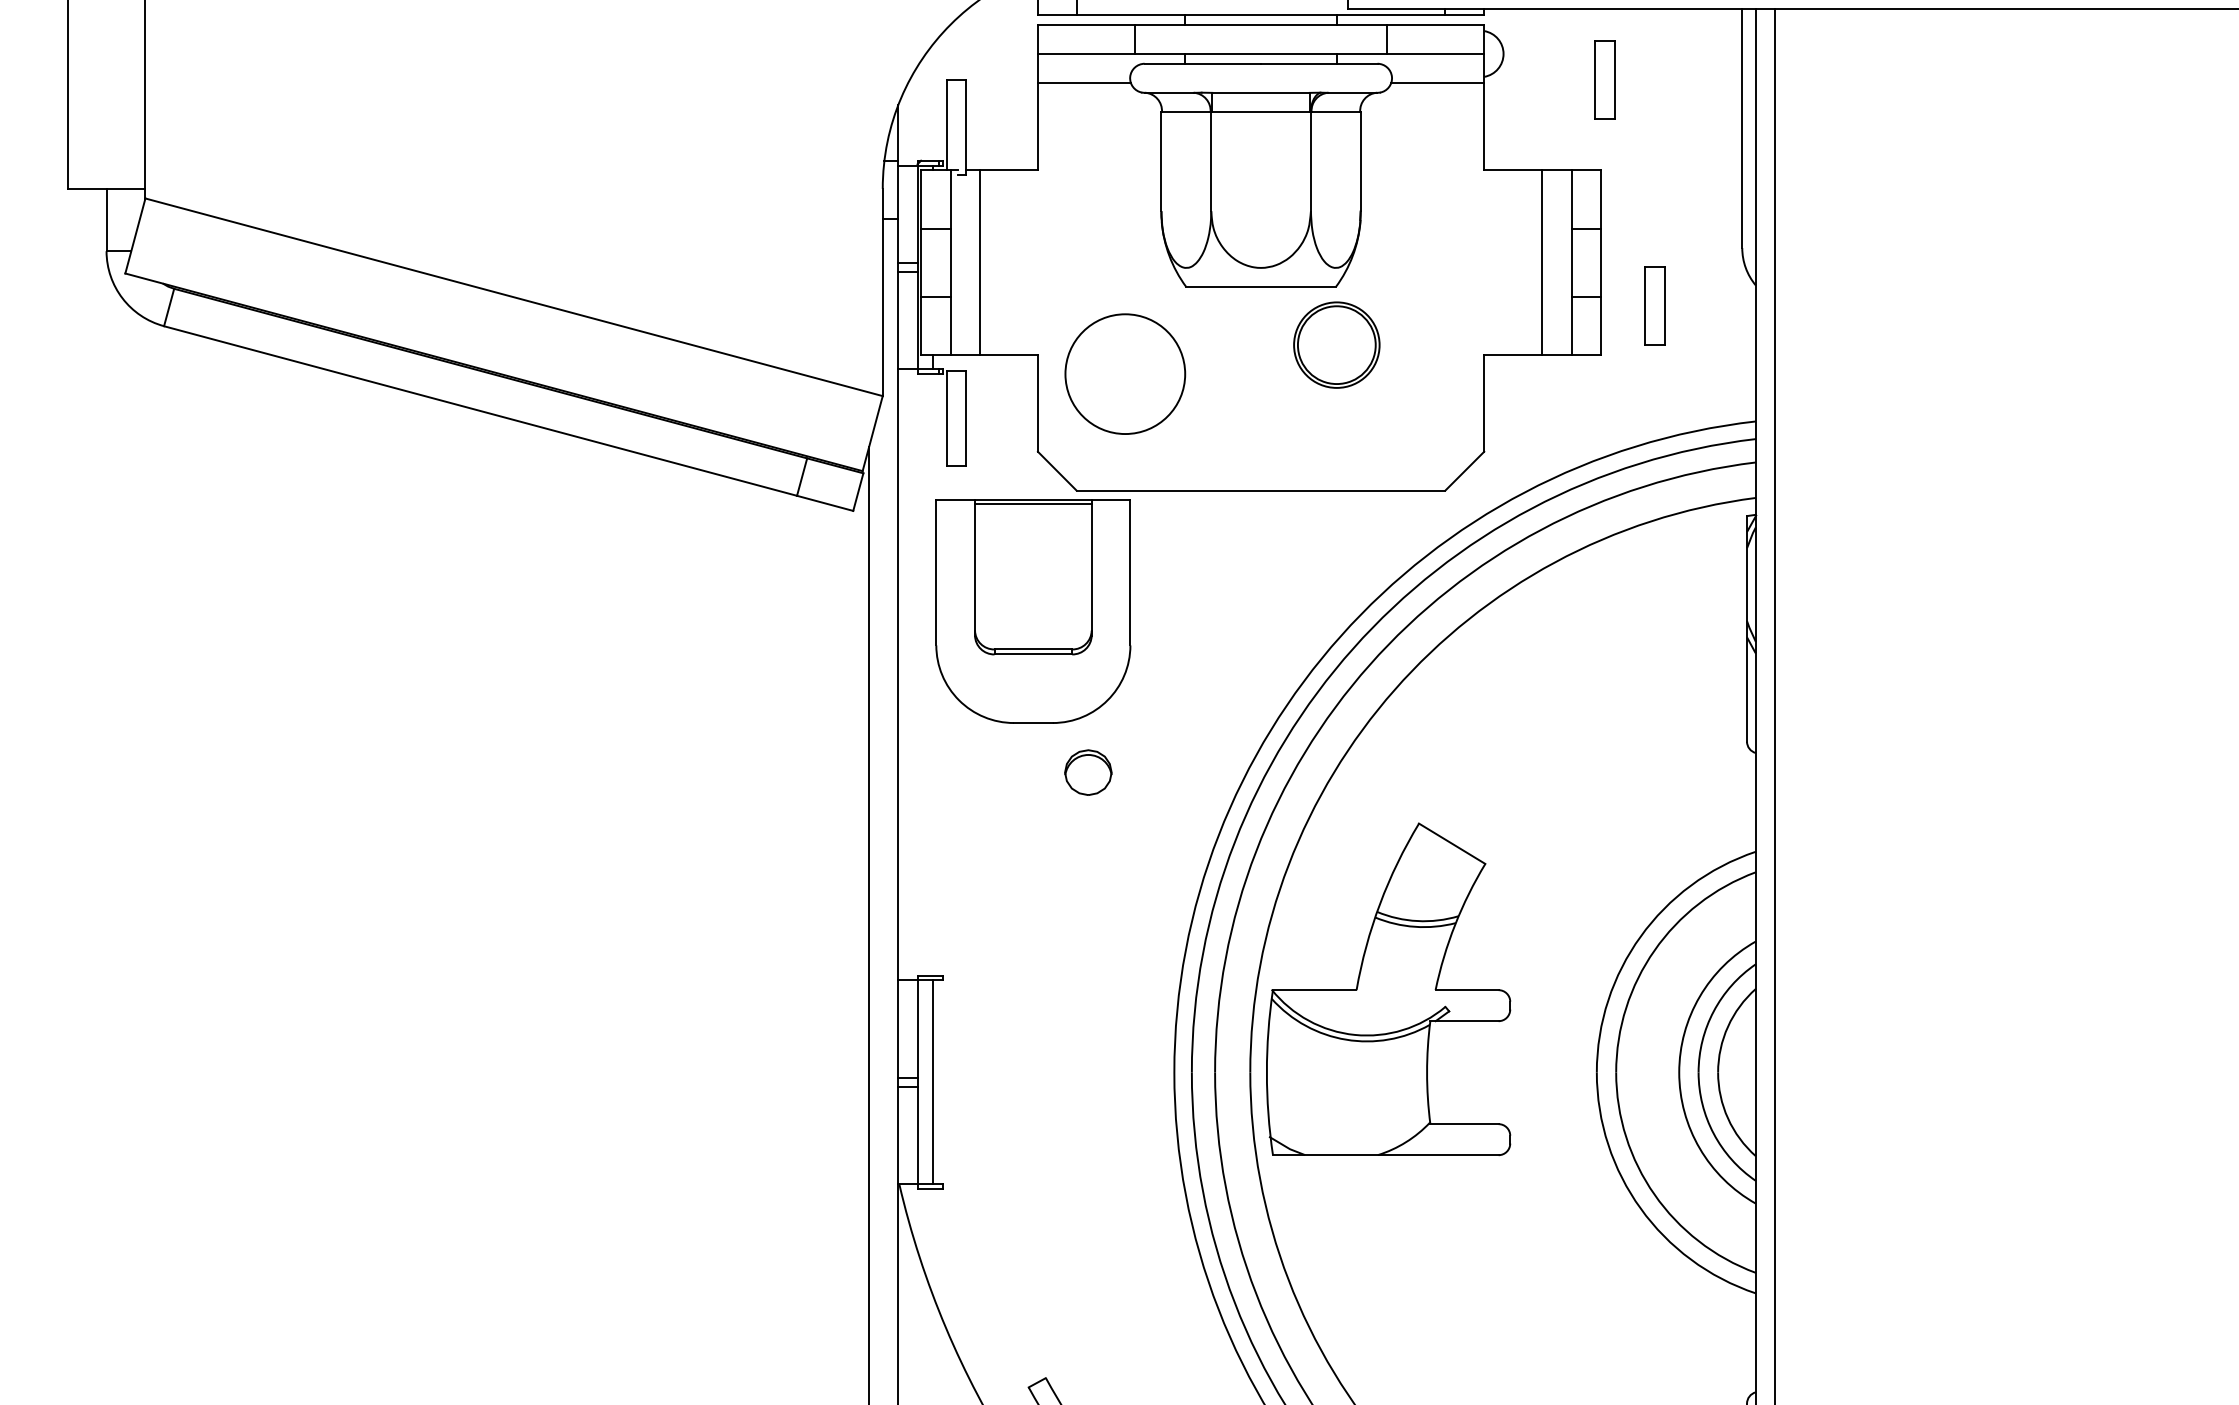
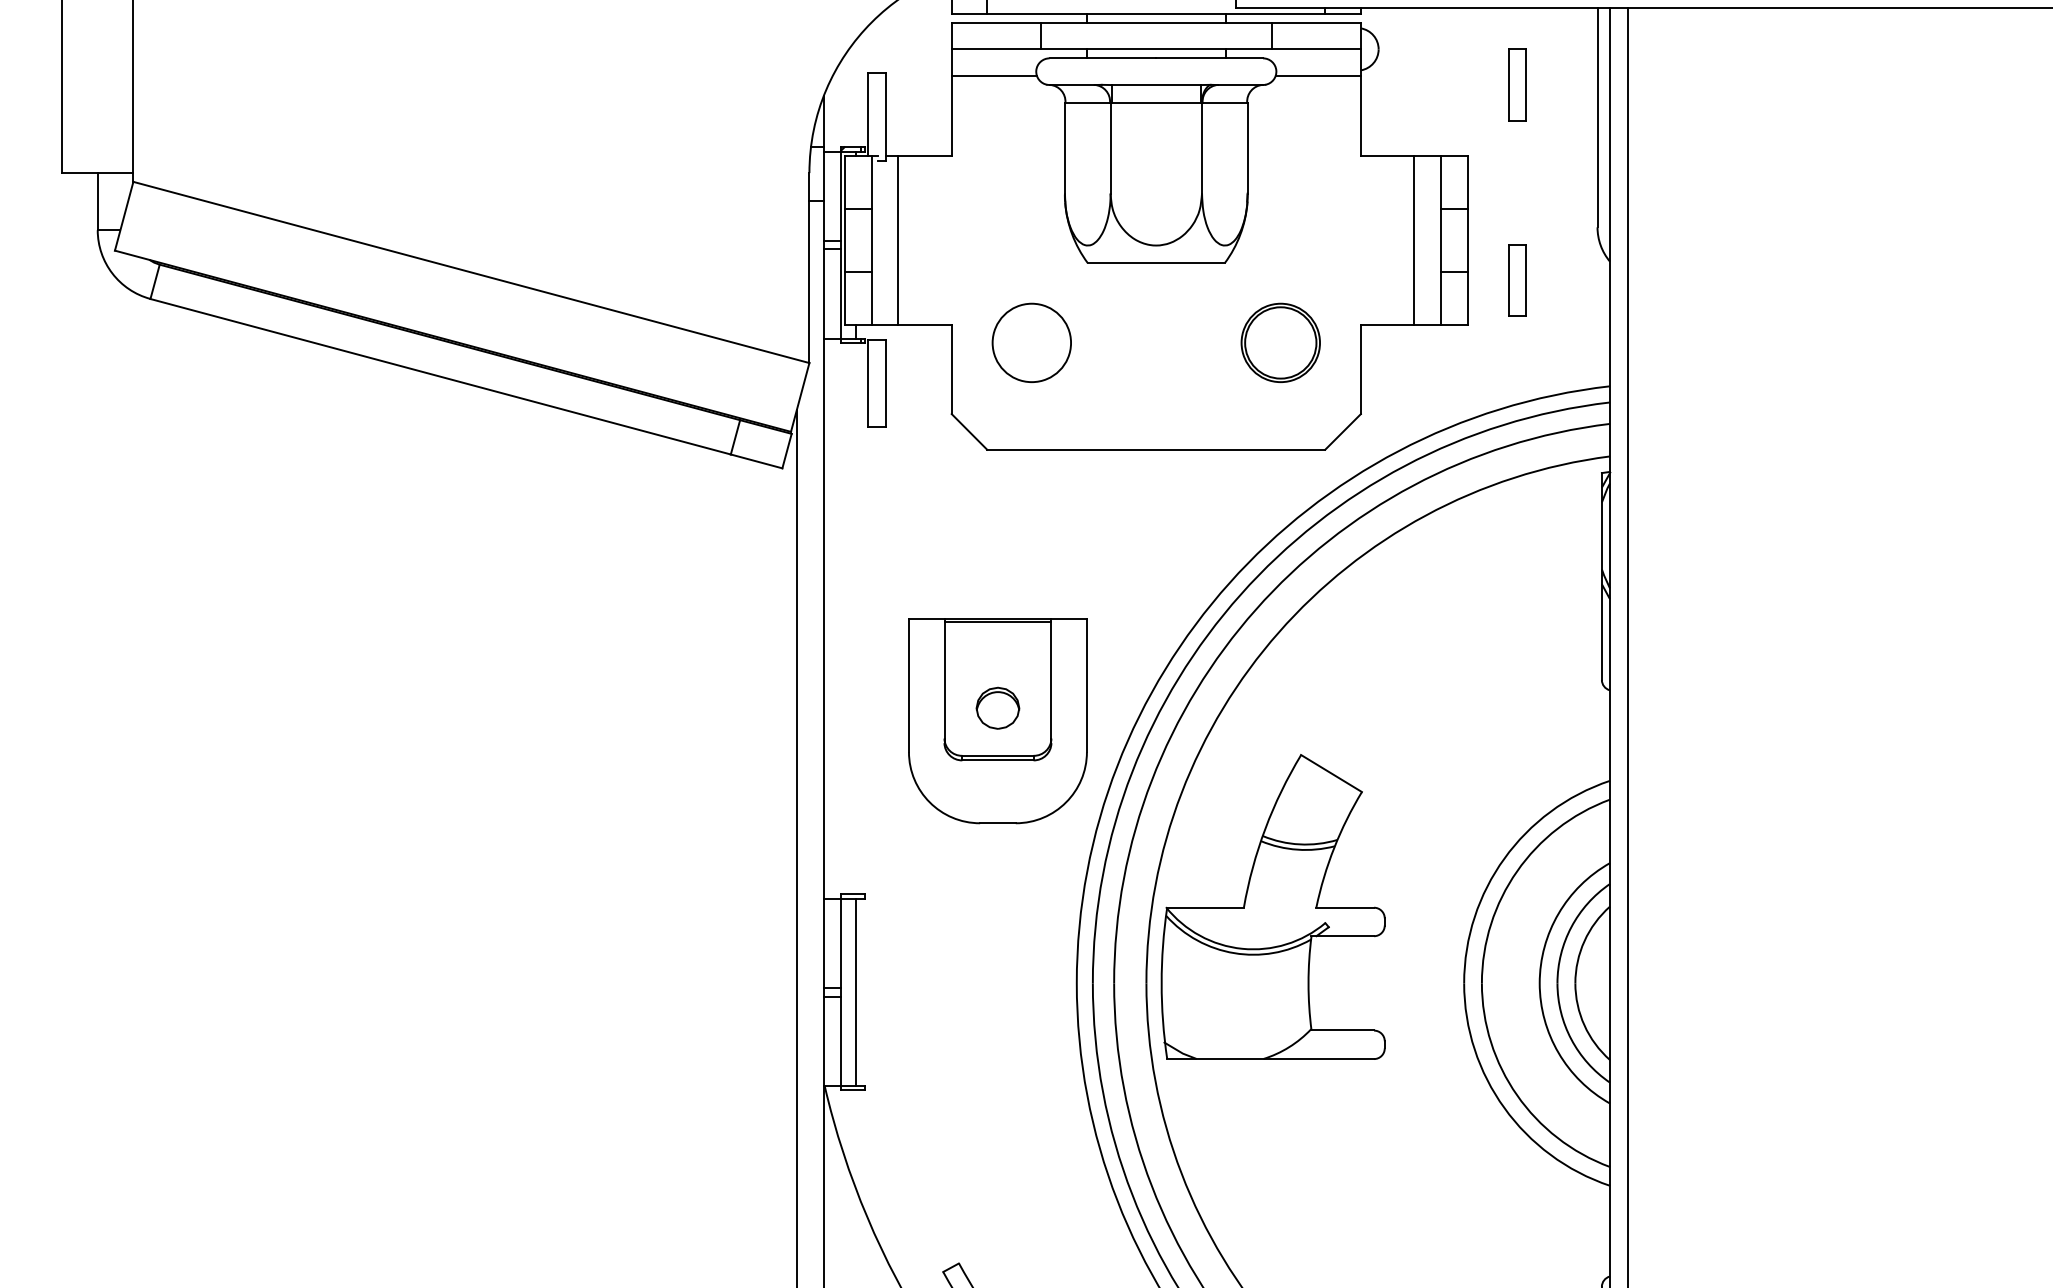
part: (1604, 79) -> (1517, 84), moved
part: (1336, 344) -> (1280, 342), moved
circle: (1125, 373) -> (1032, 342), size x0.71
part: (1033, 611) -> (998, 721), moved

